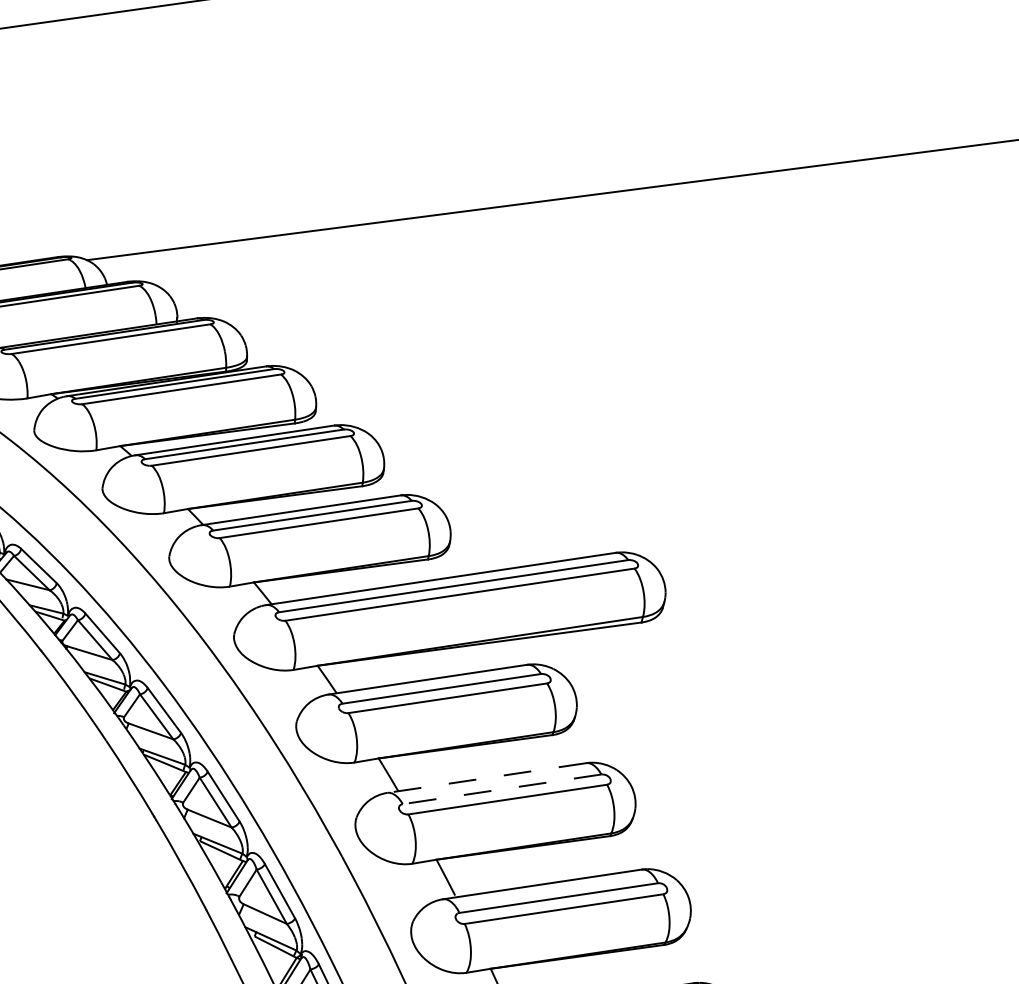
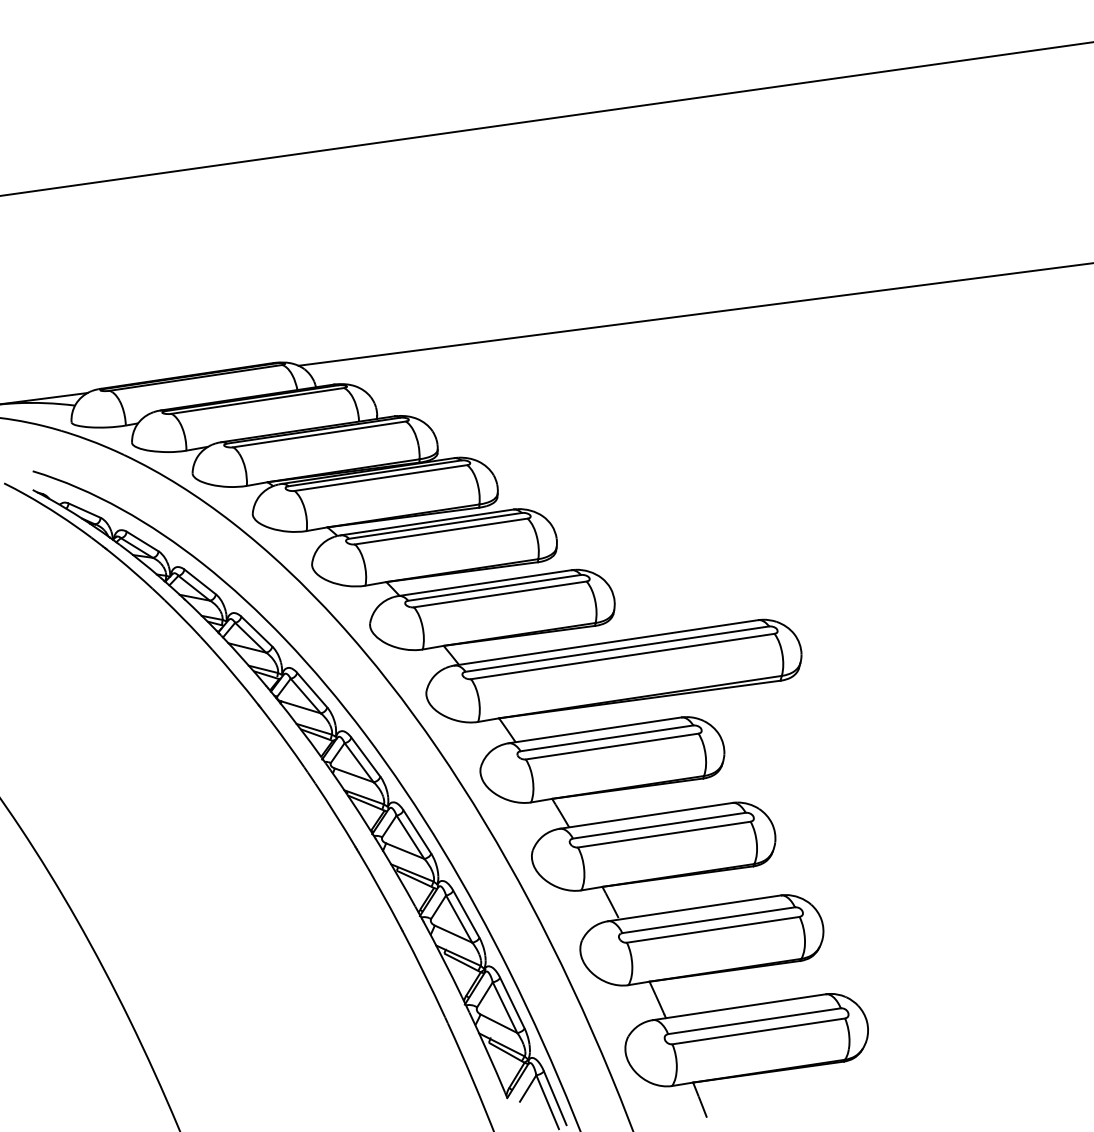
line: (486, 777) -> (645, 815), dashed -> solid
line: (501, 789) -> (658, 825), dashed -> solid

